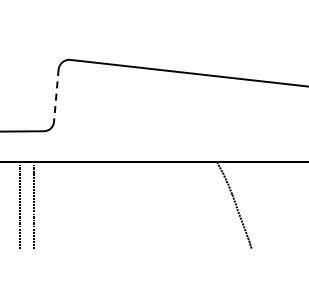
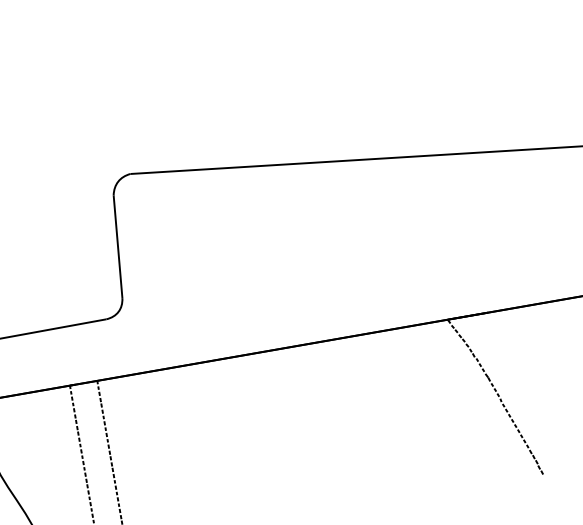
line: (56, 95) -> (118, 246), dashed -> solid

